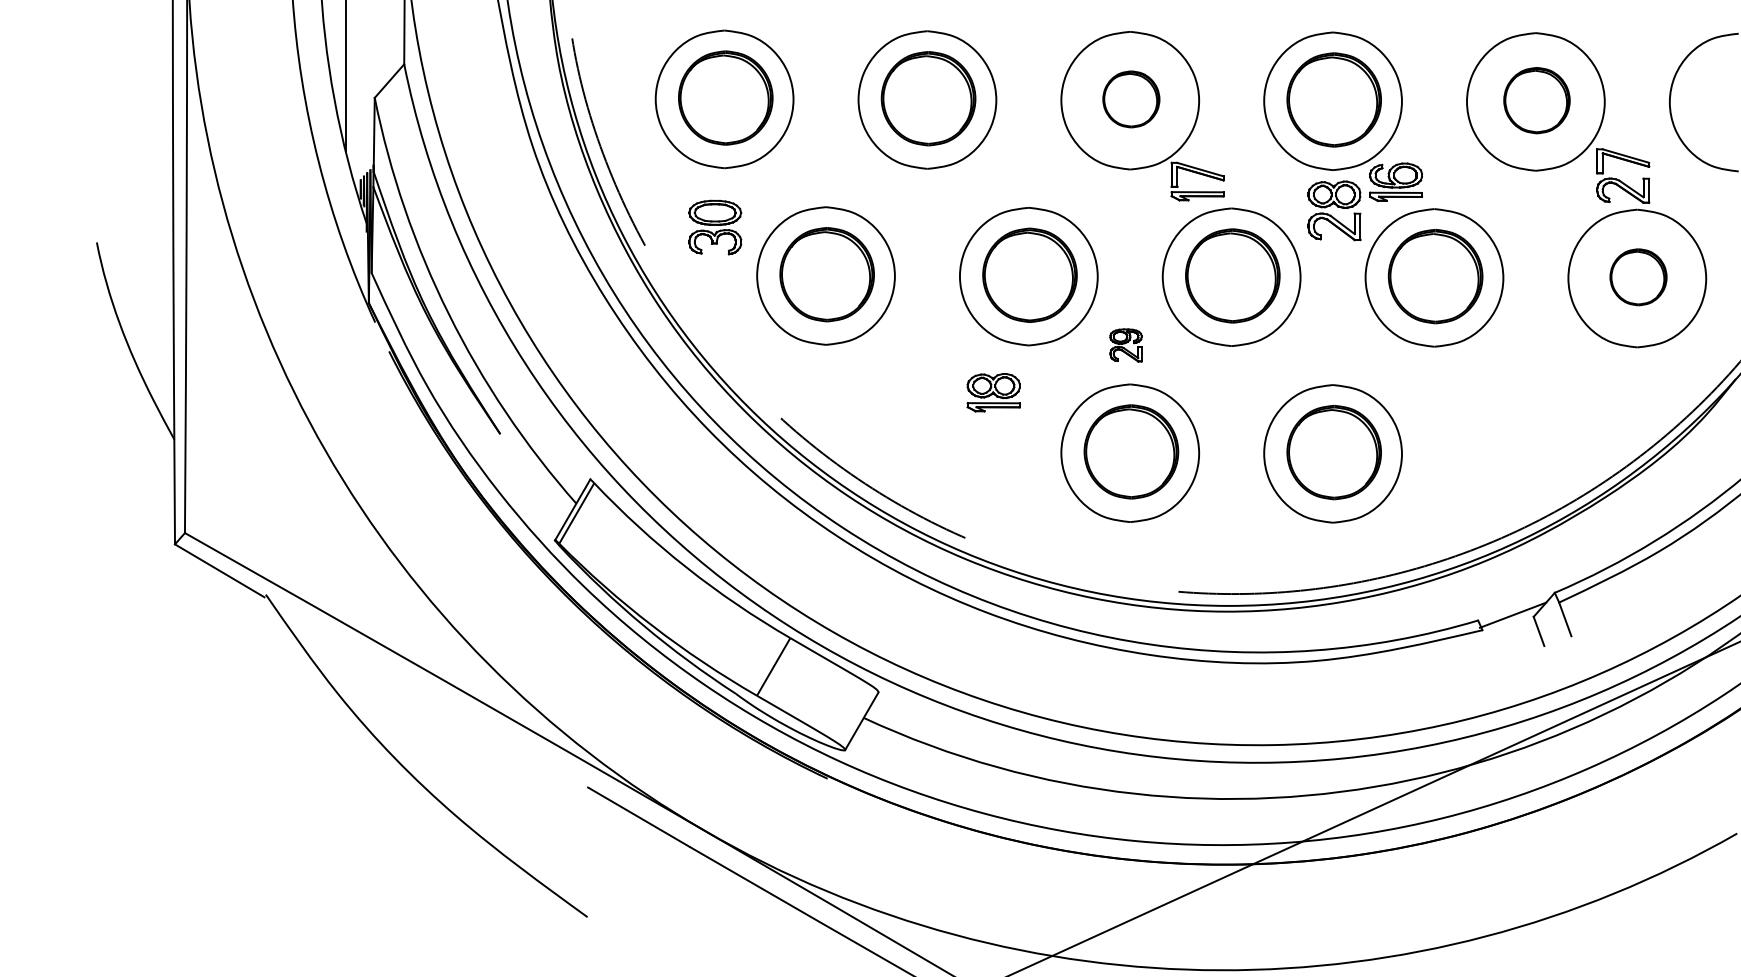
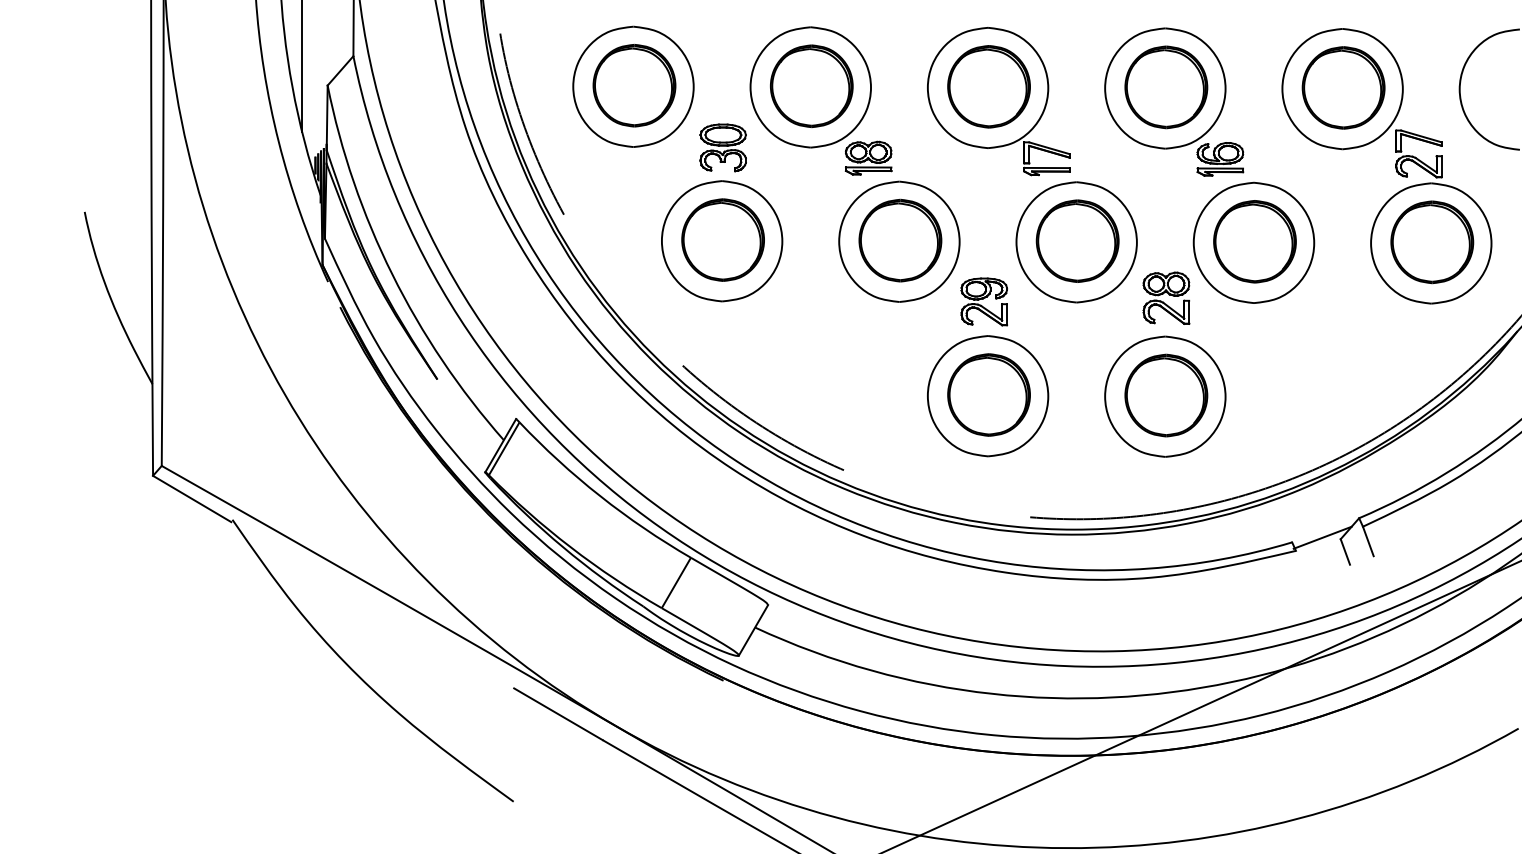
part: (1130, 98) -> (988, 86), size x1.67
part: (1536, 100) -> (1343, 87), size x1.43
part: (1334, 209) -> (1166, 297), moved
part: (714, 227) -> (722, 147), moved
part: (1638, 277) -> (1432, 242), size x1.67
part: (1126, 344) -> (984, 301), size x1.67
part: (993, 391) -> (868, 157), moved

